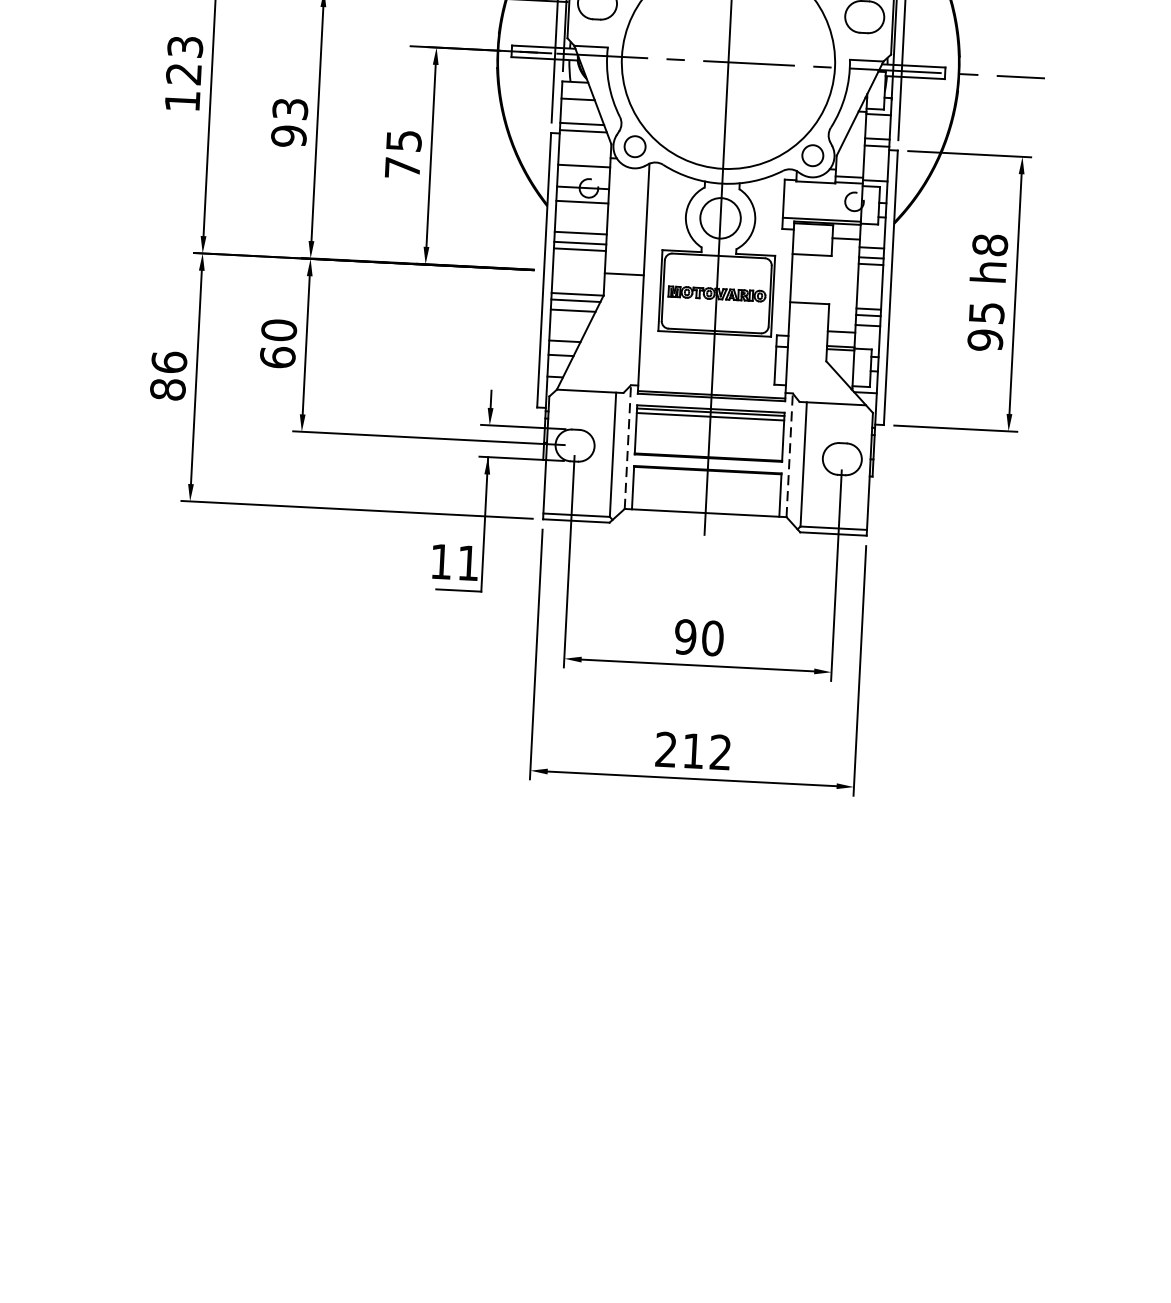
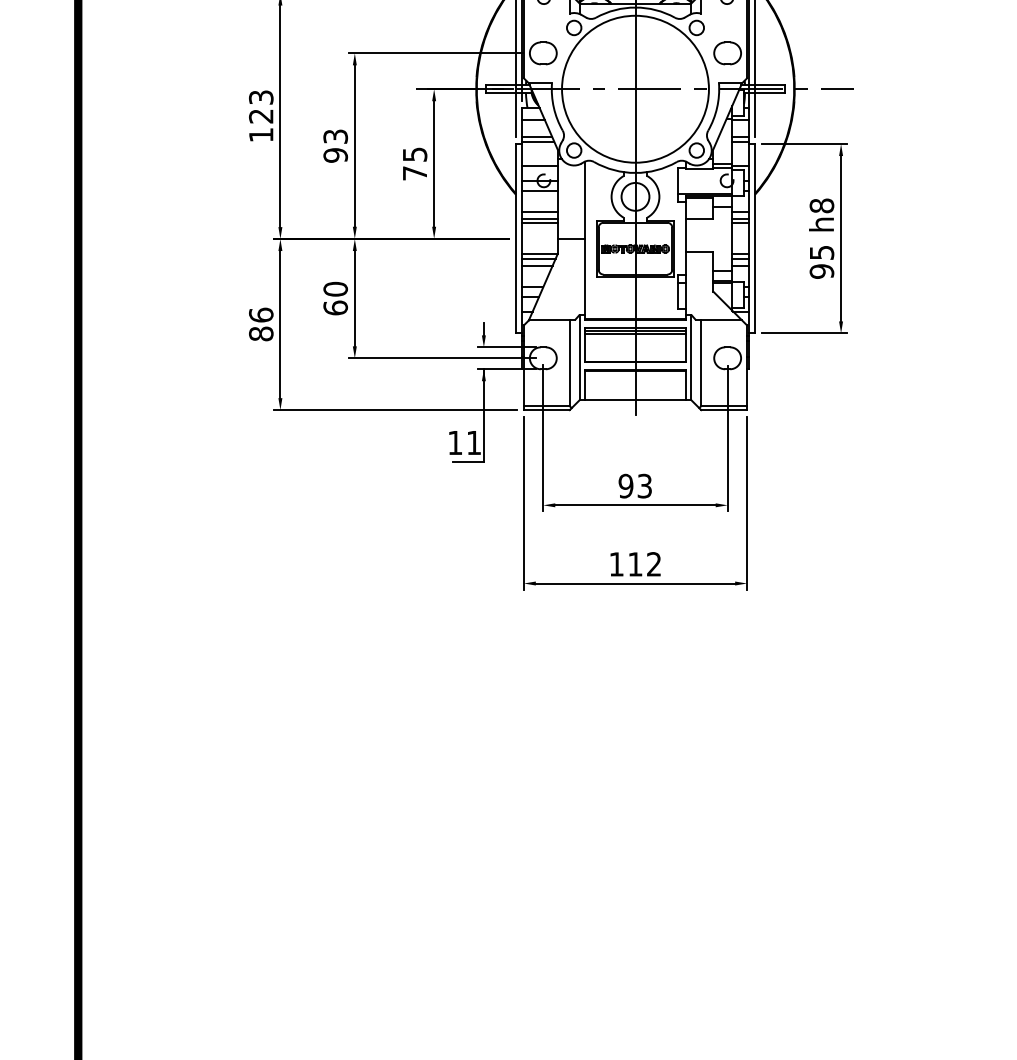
line: (627, 447) -> (579, 357), dashed -> solid
line: (789, 455) -> (691, 357), dashed -> solid
text: (712, 637) -> (644, 485), 90 -> 93
text: (666, 749) -> (616, 564), 212 -> 112

